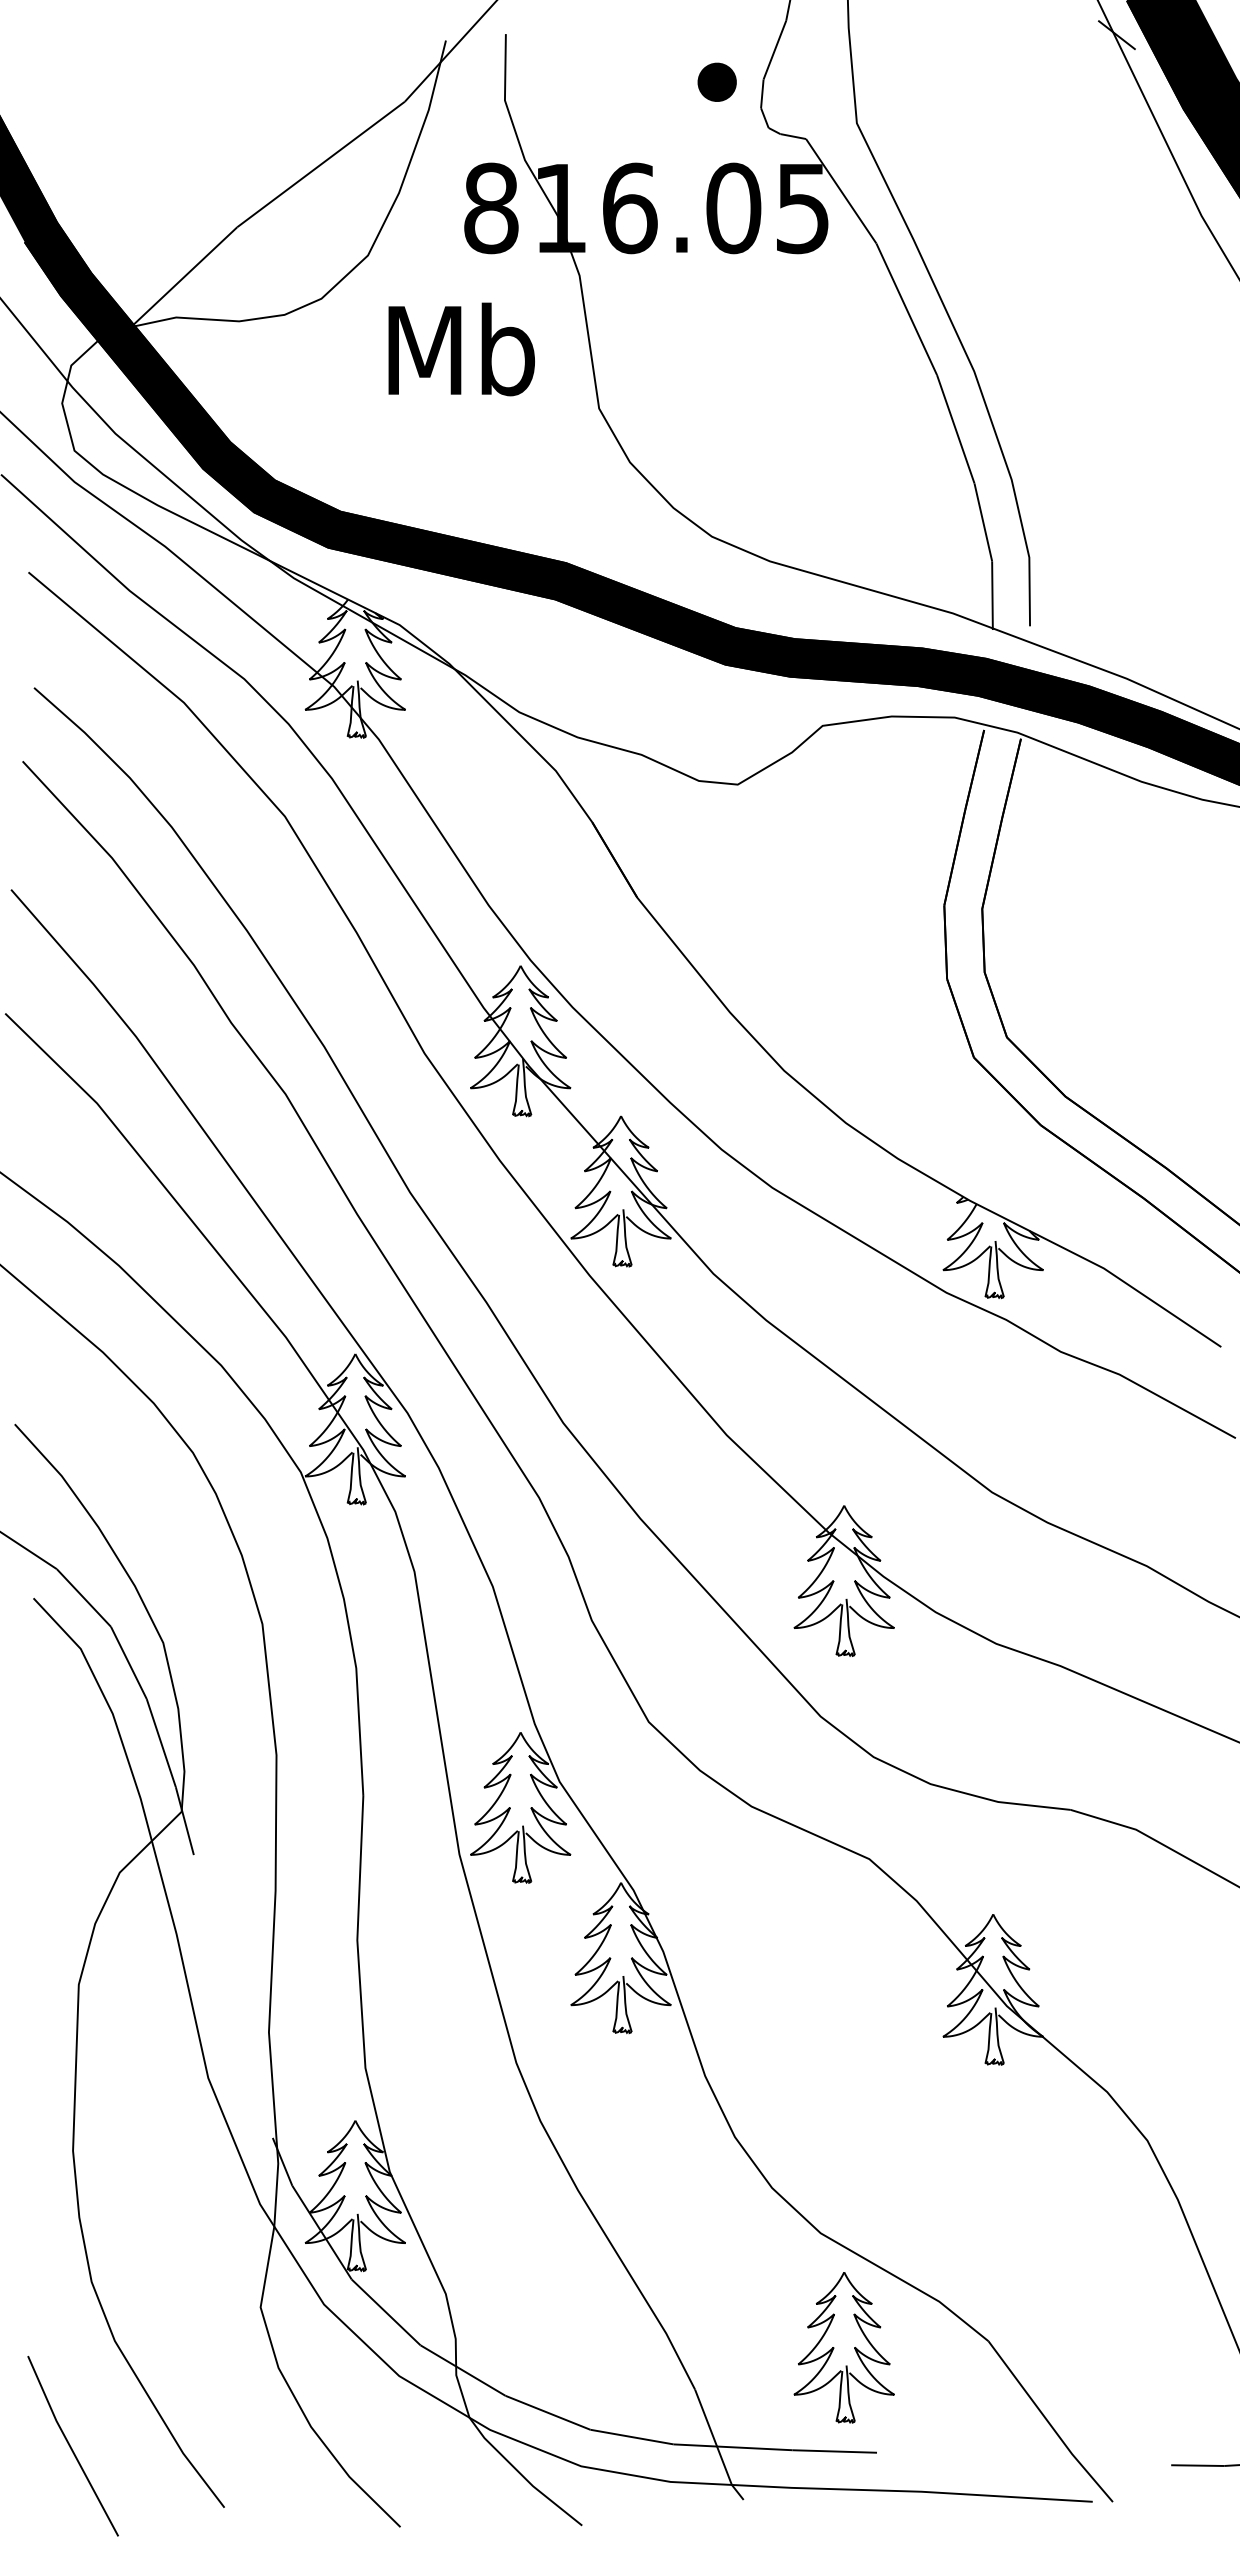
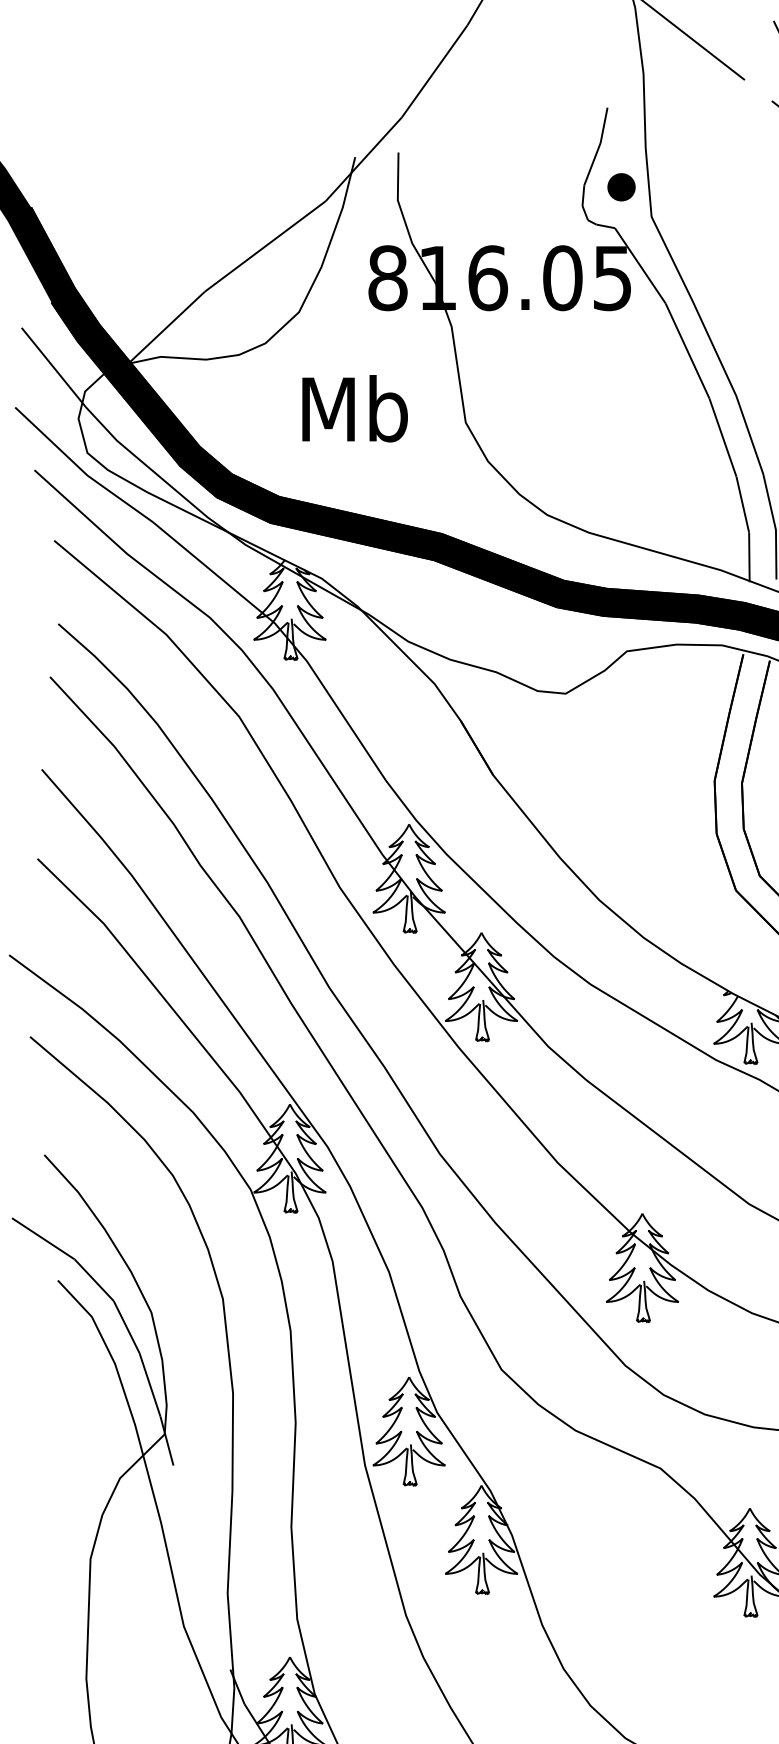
part: (716, 81) -> (621, 186), moved
text: (461, 349) -> (354, 408), moved

